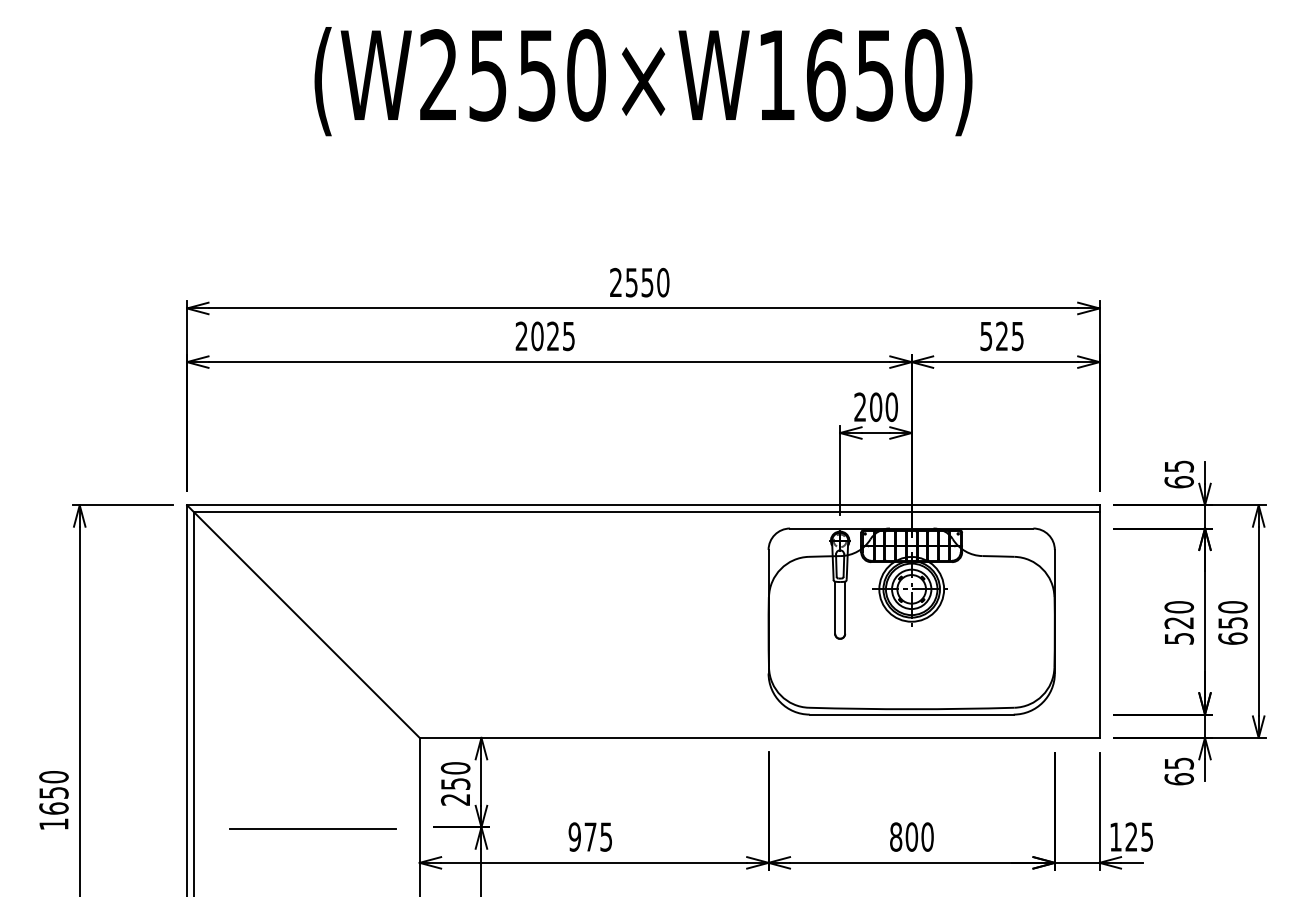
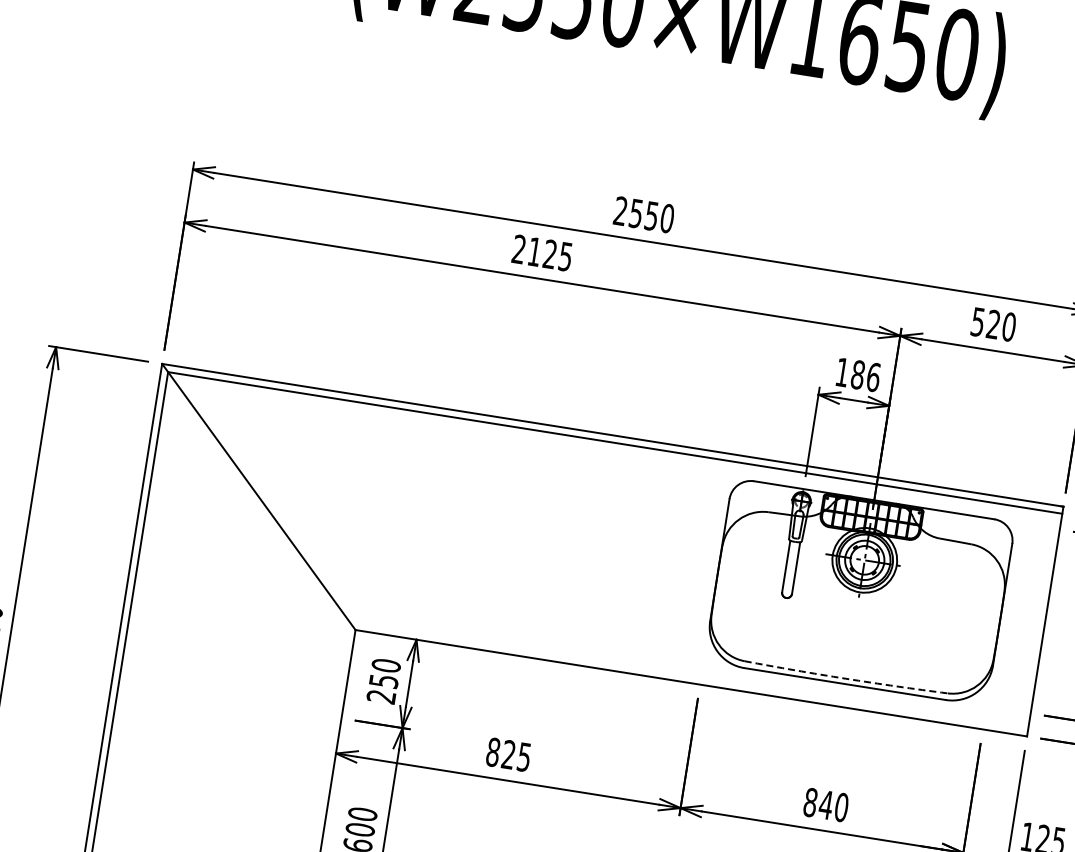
text: (537, 336) -> (534, 252), 2025 -> 2125
text: (1017, 336) -> (1008, 327), 525 -> 520
text: (876, 406) -> (858, 374), 200 -> 186
arc: (911, 709) -> (845, 678), solid -> dashed
line: (312, 828) -> (235, 702), removed
text: (582, 836) -> (500, 752), 975 -> 825
text: (911, 836) -> (825, 804), 800 -> 840

